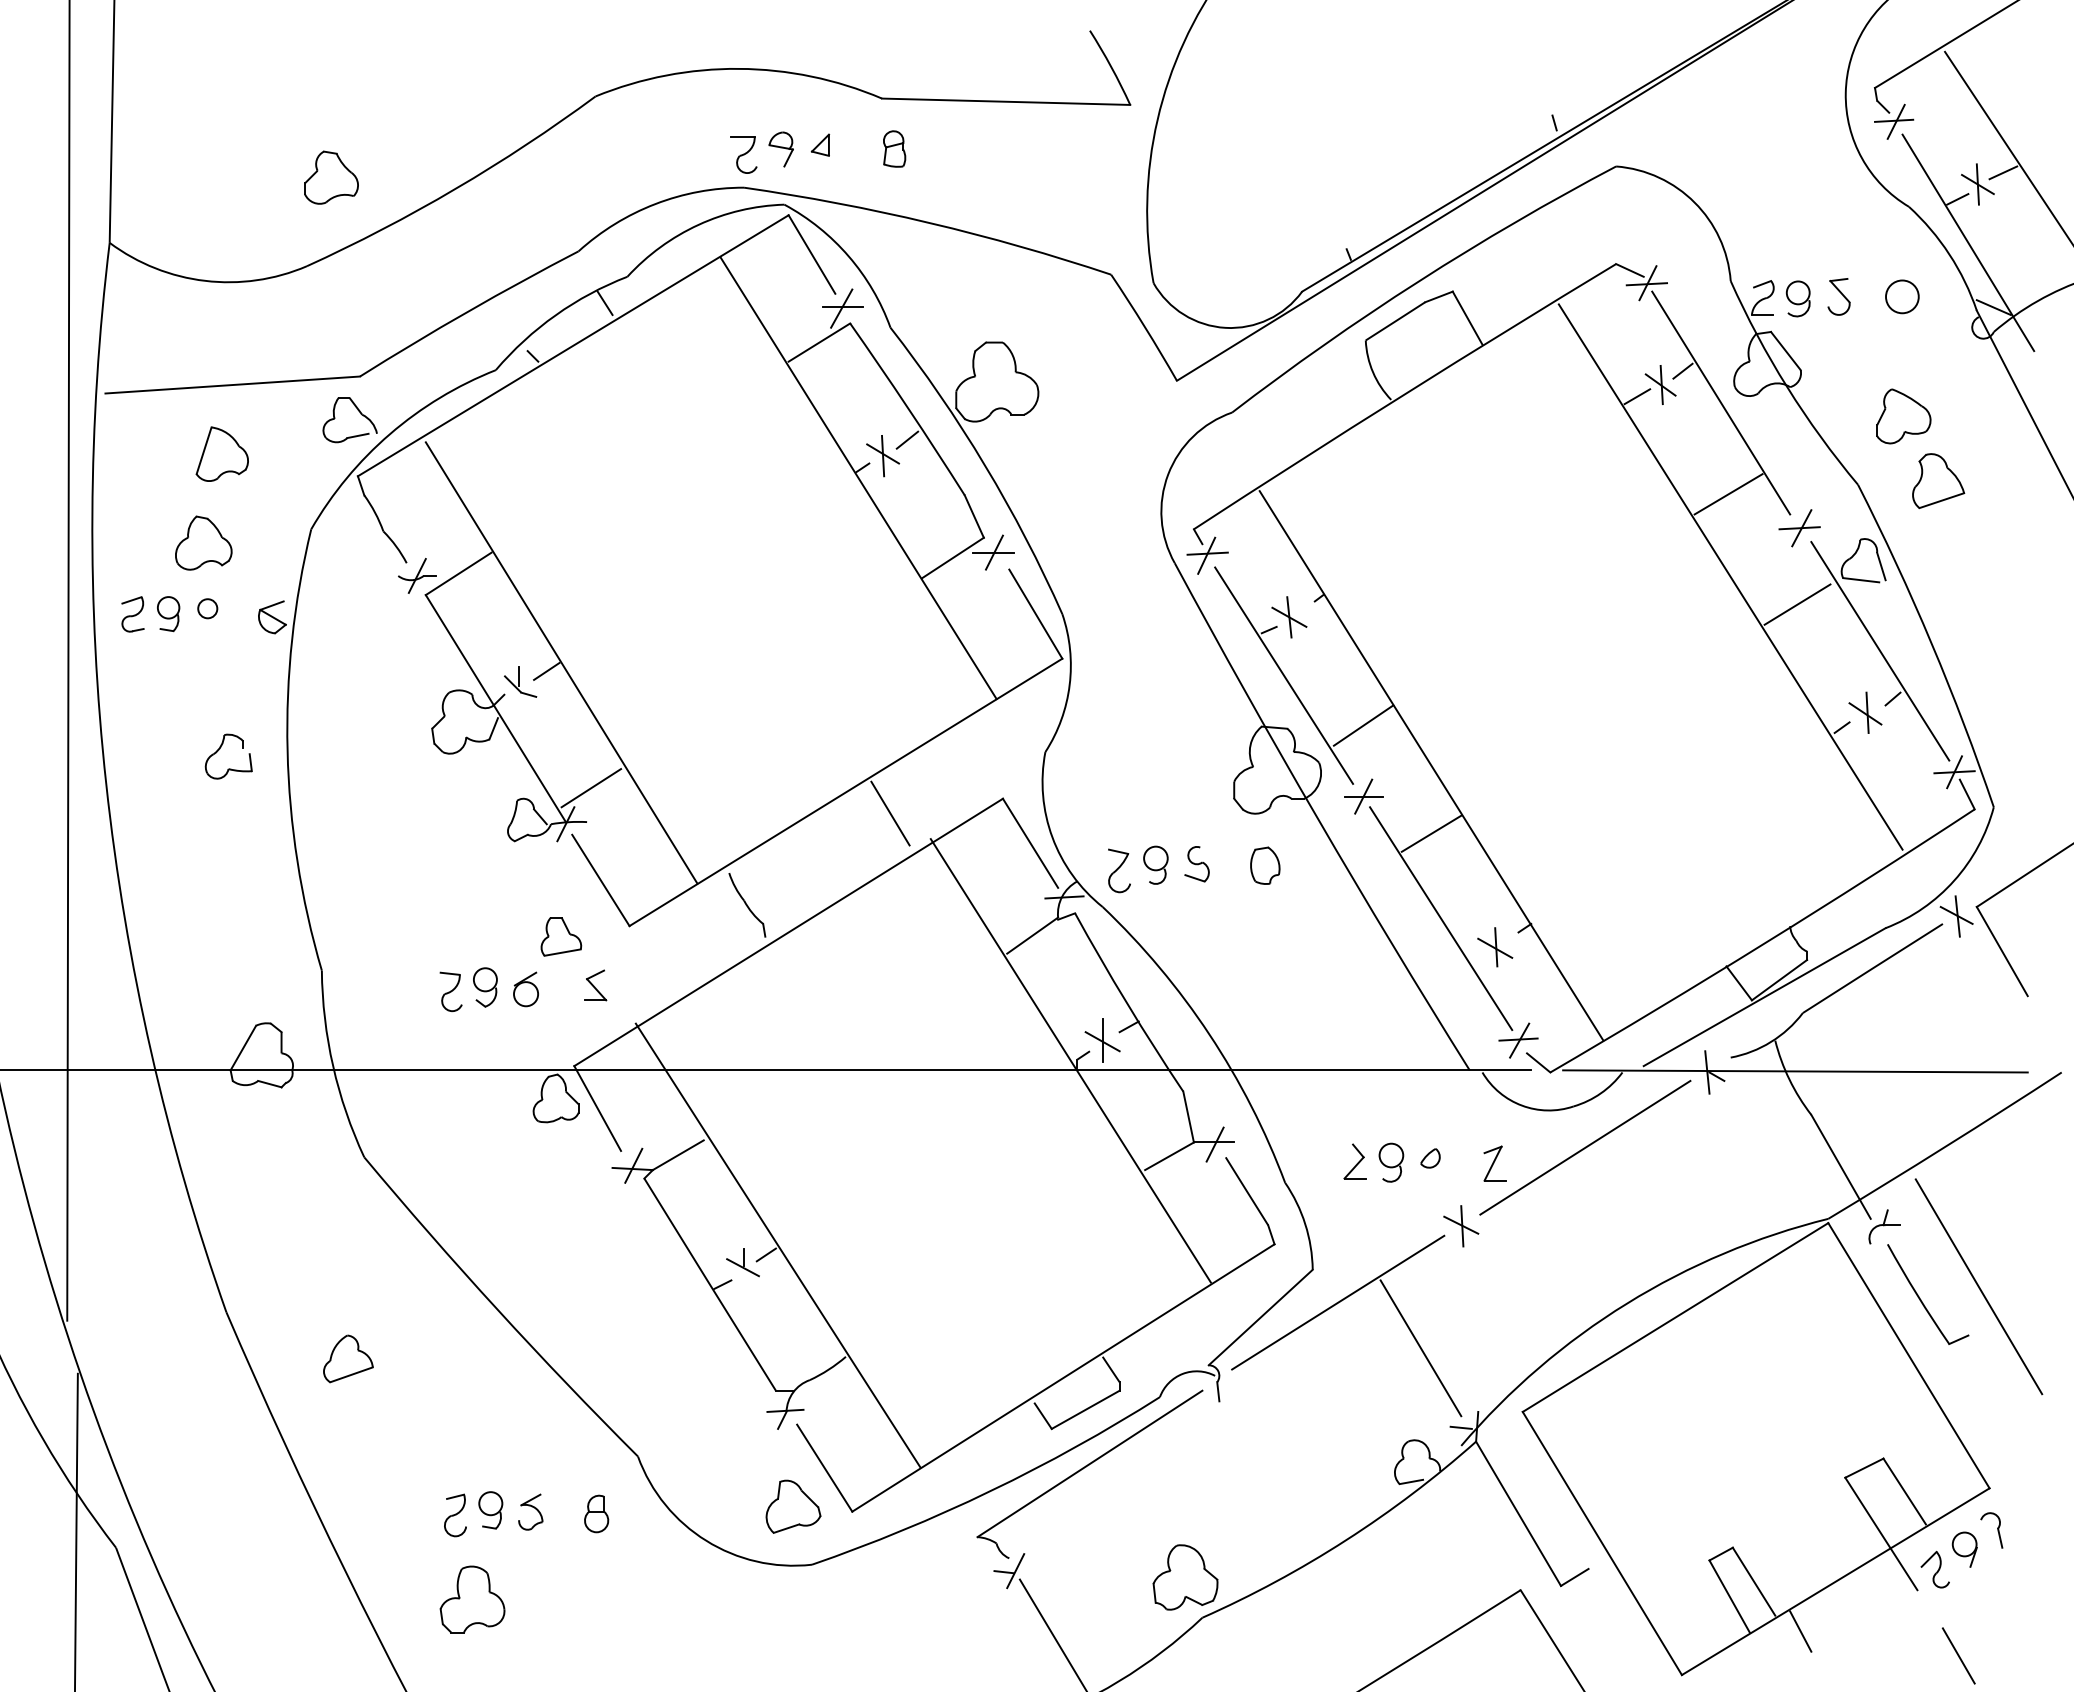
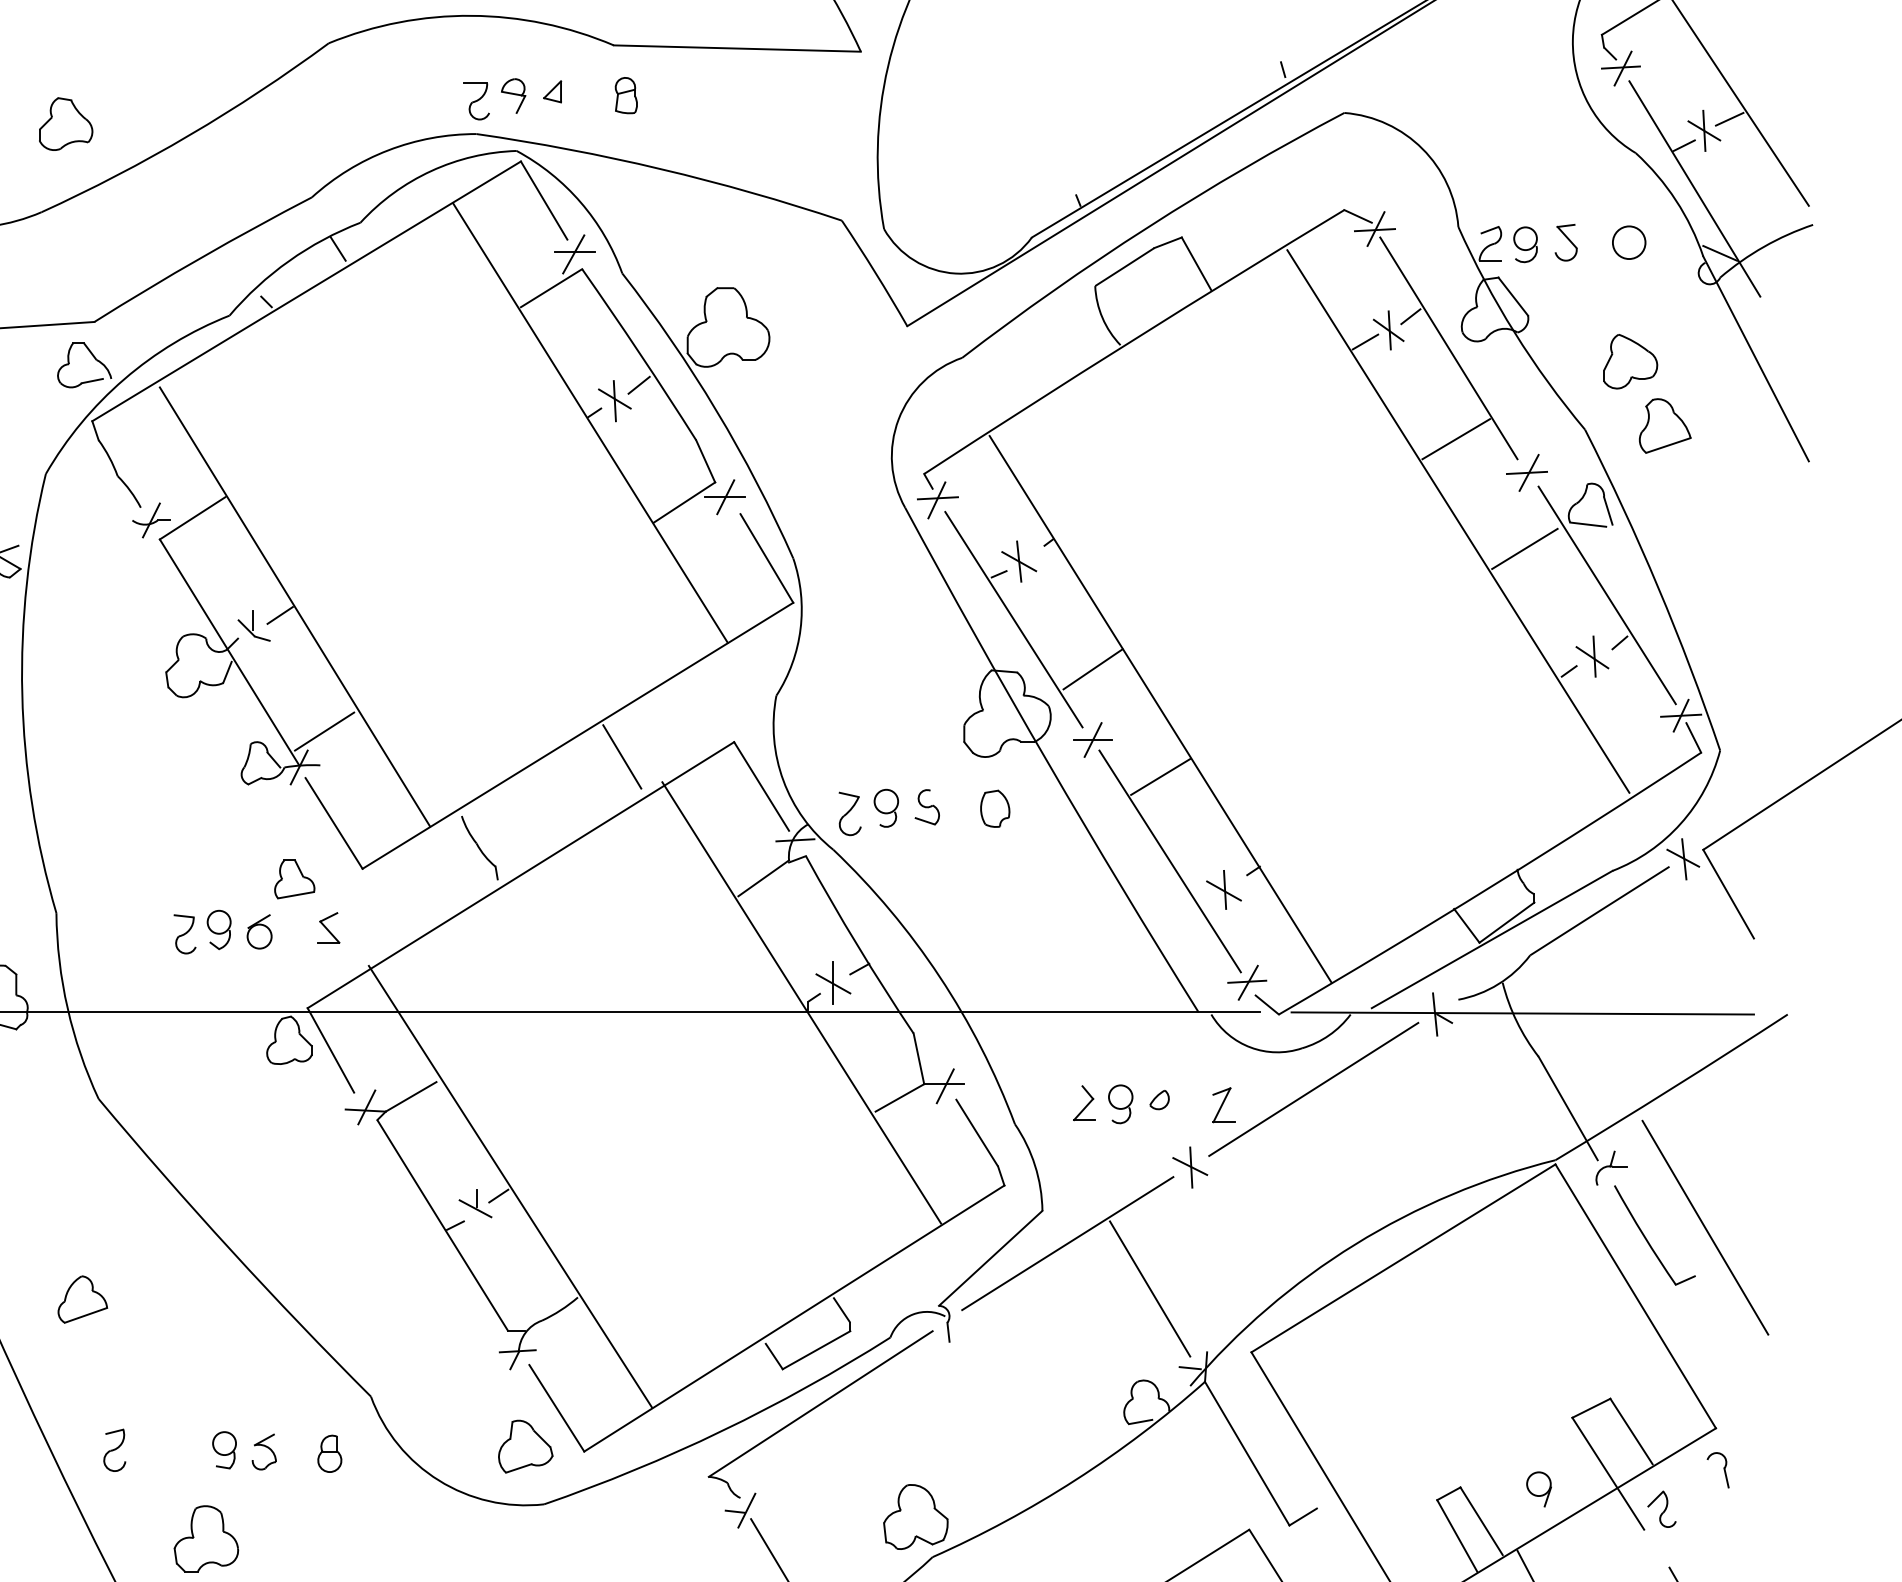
part: (455, 1515) -> (114, 1450), moved
part: (1964, 1549) -> (1538, 1489), moved

